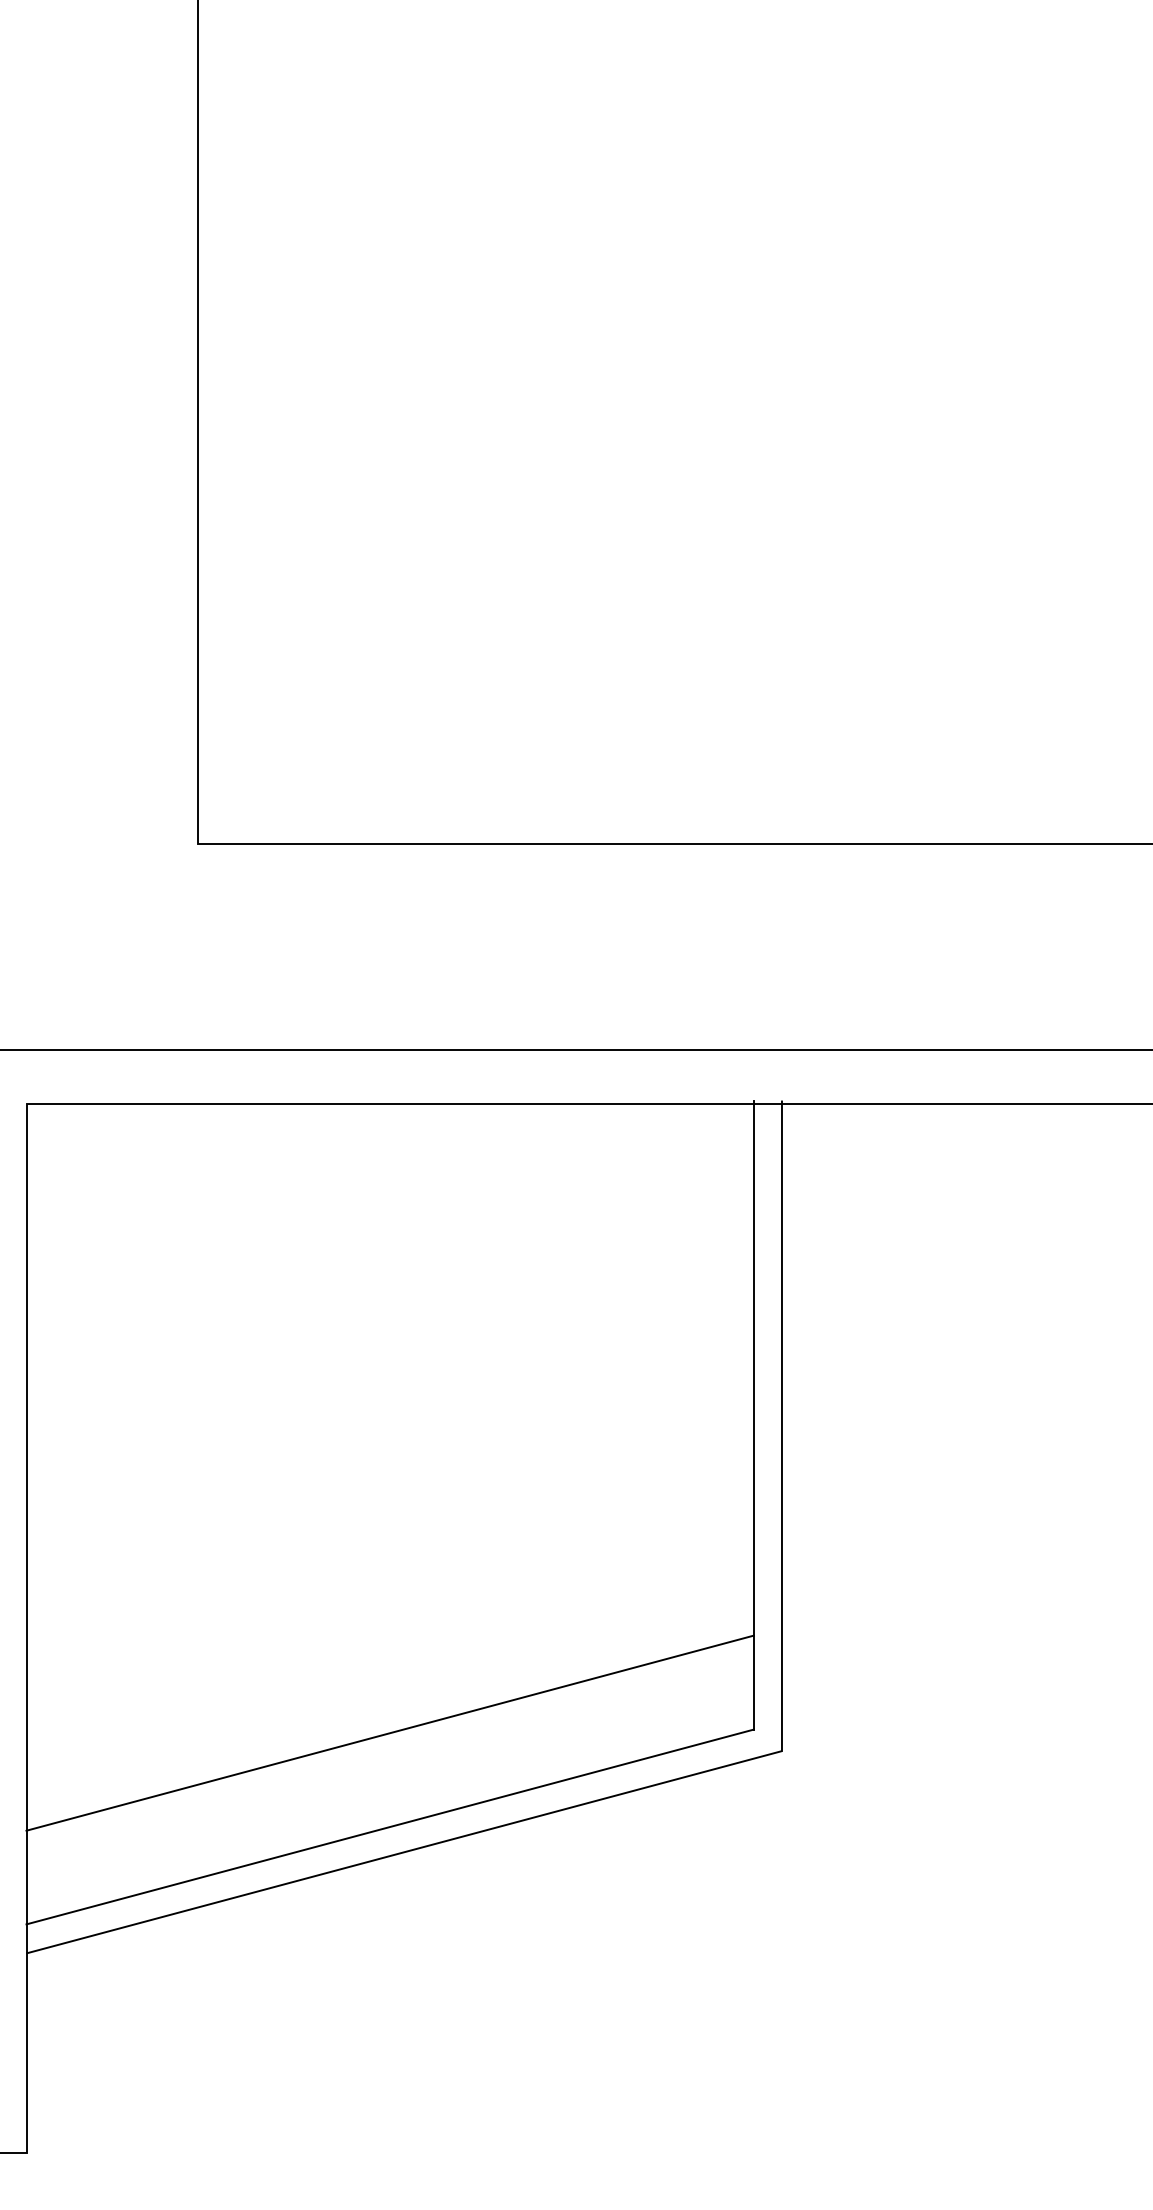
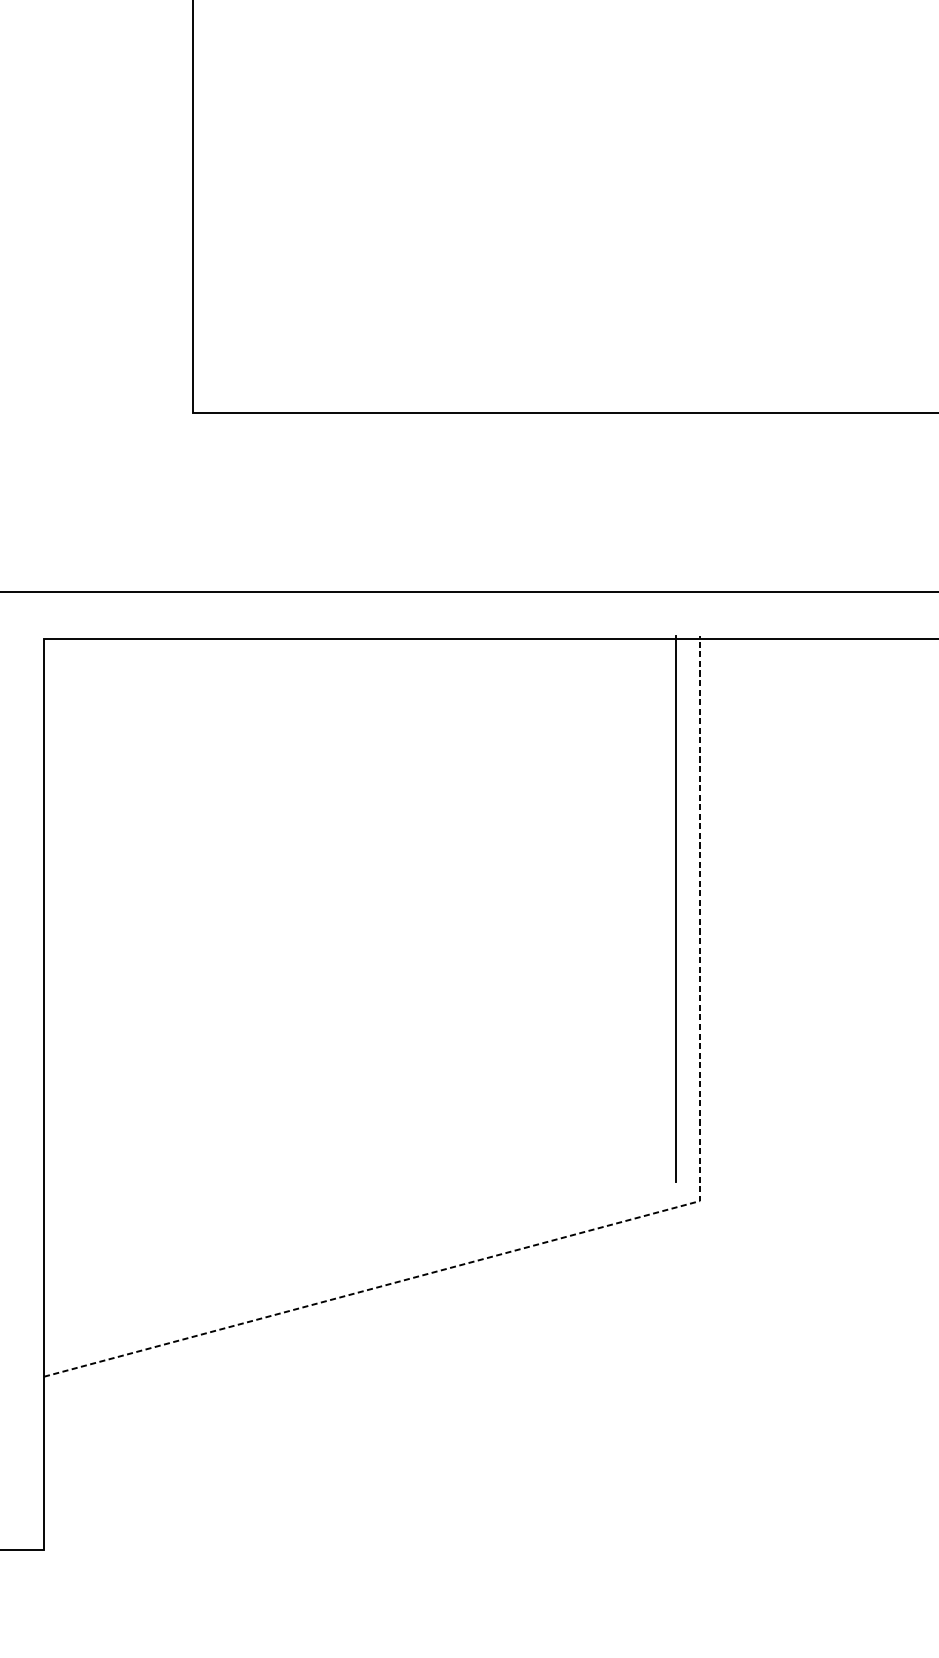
line: (389, 1732) -> (359, 1184), removed
line: (719, 1767) -> (645, 1215), solid -> dashed
line: (389, 1826) -> (359, 1266), removed

